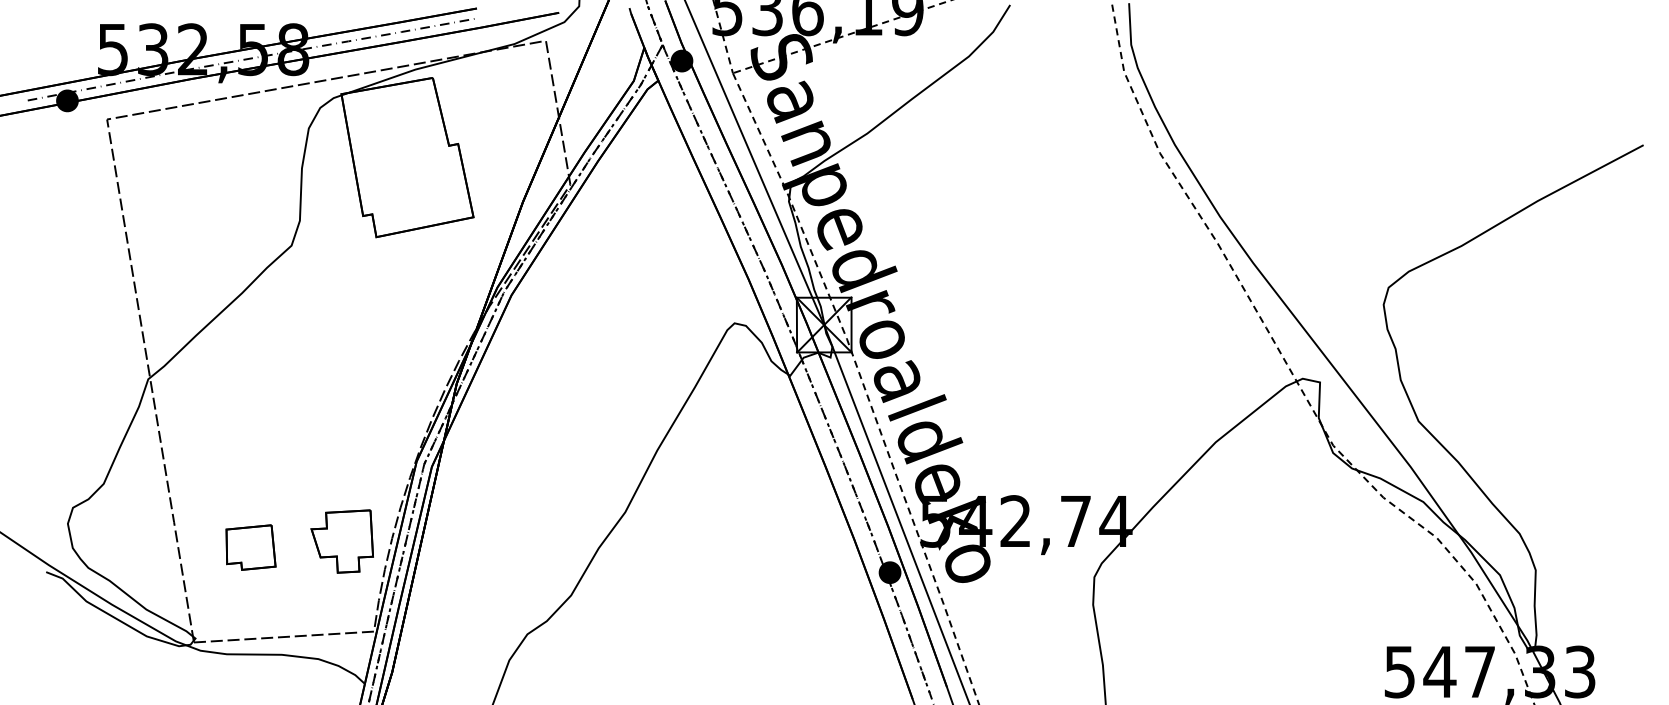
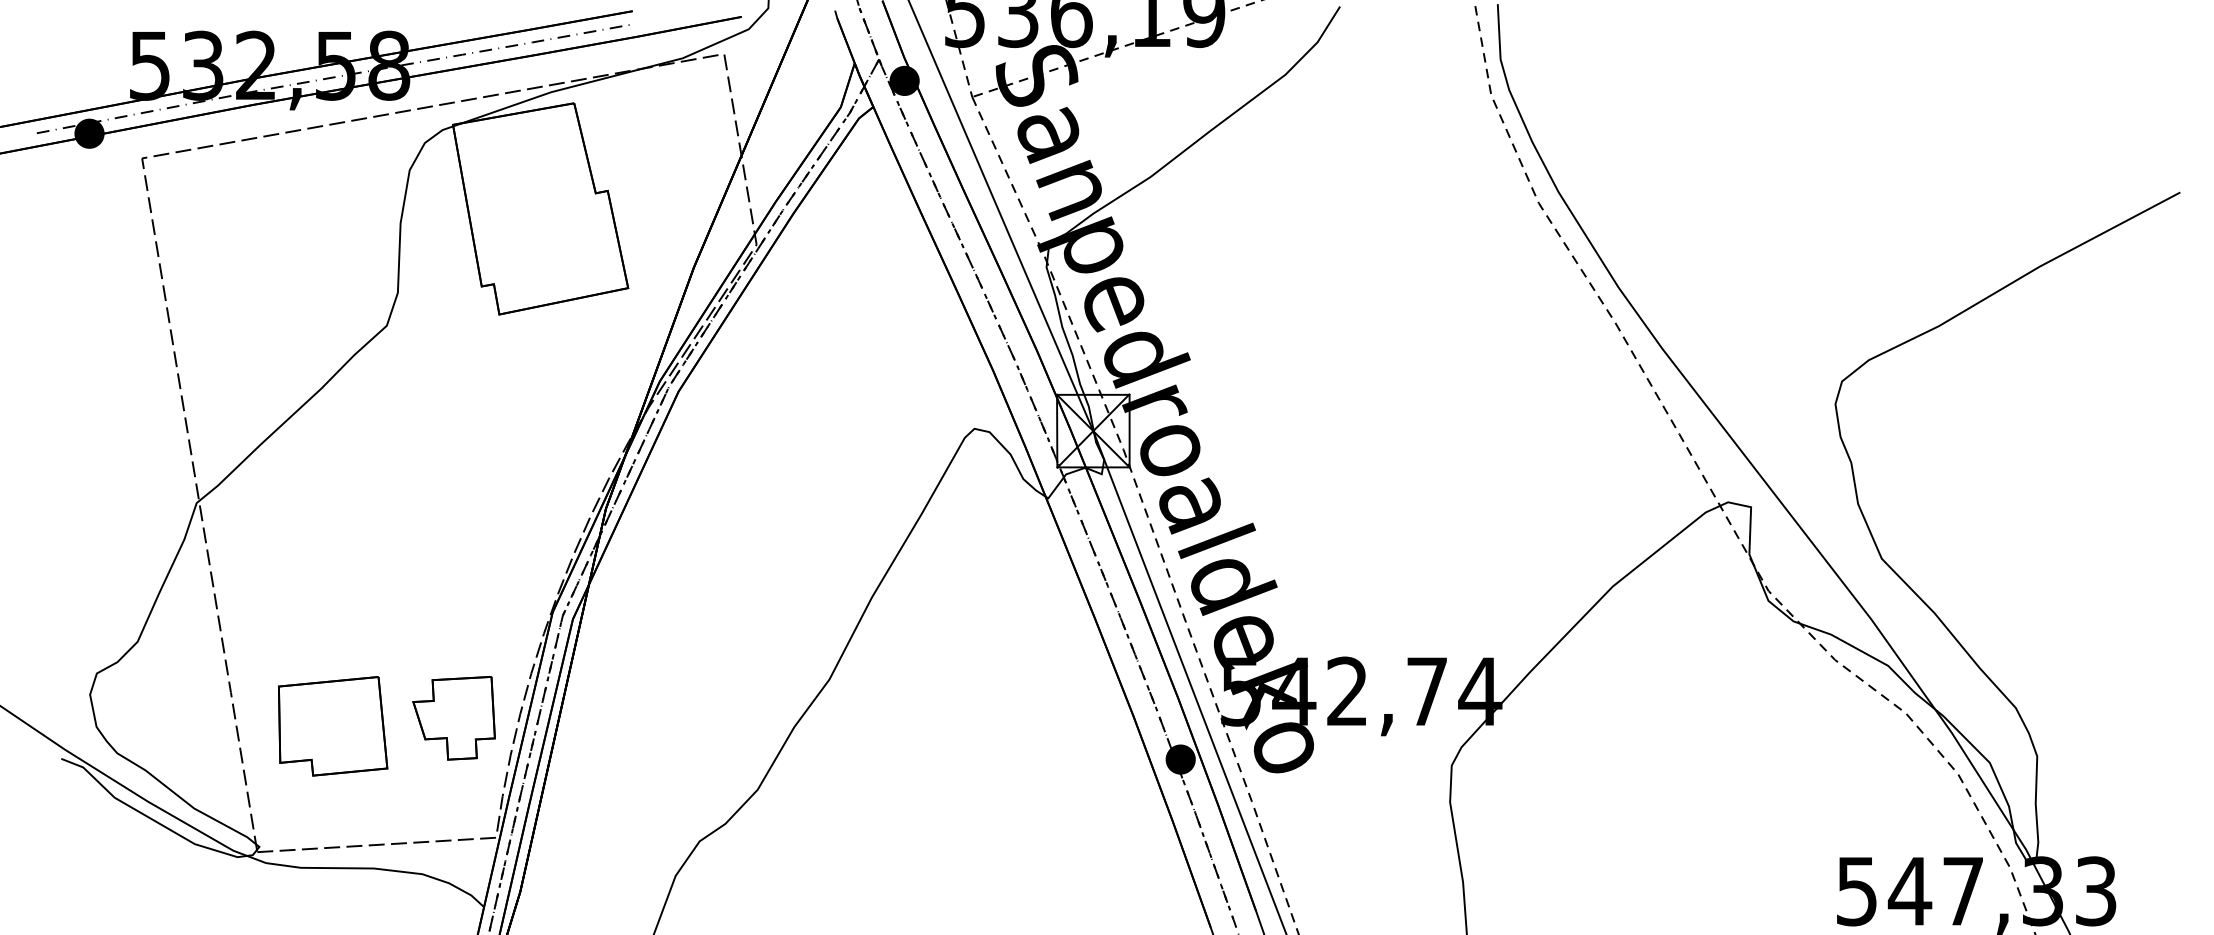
part: (250, 547) -> (332, 726), size x1.67

